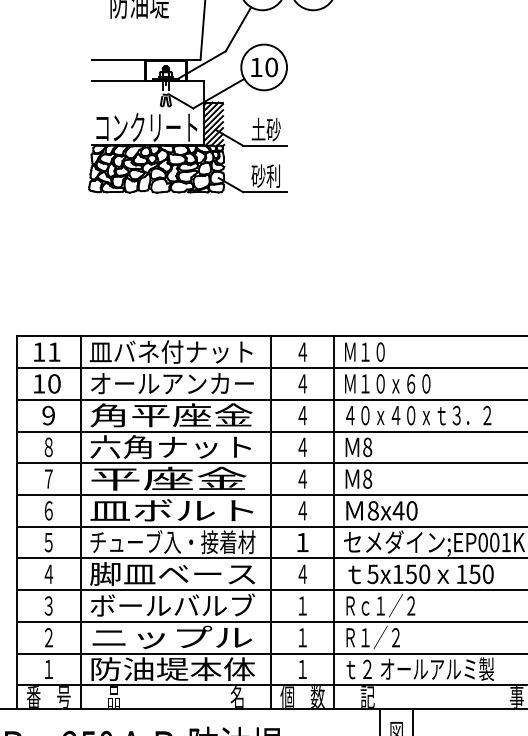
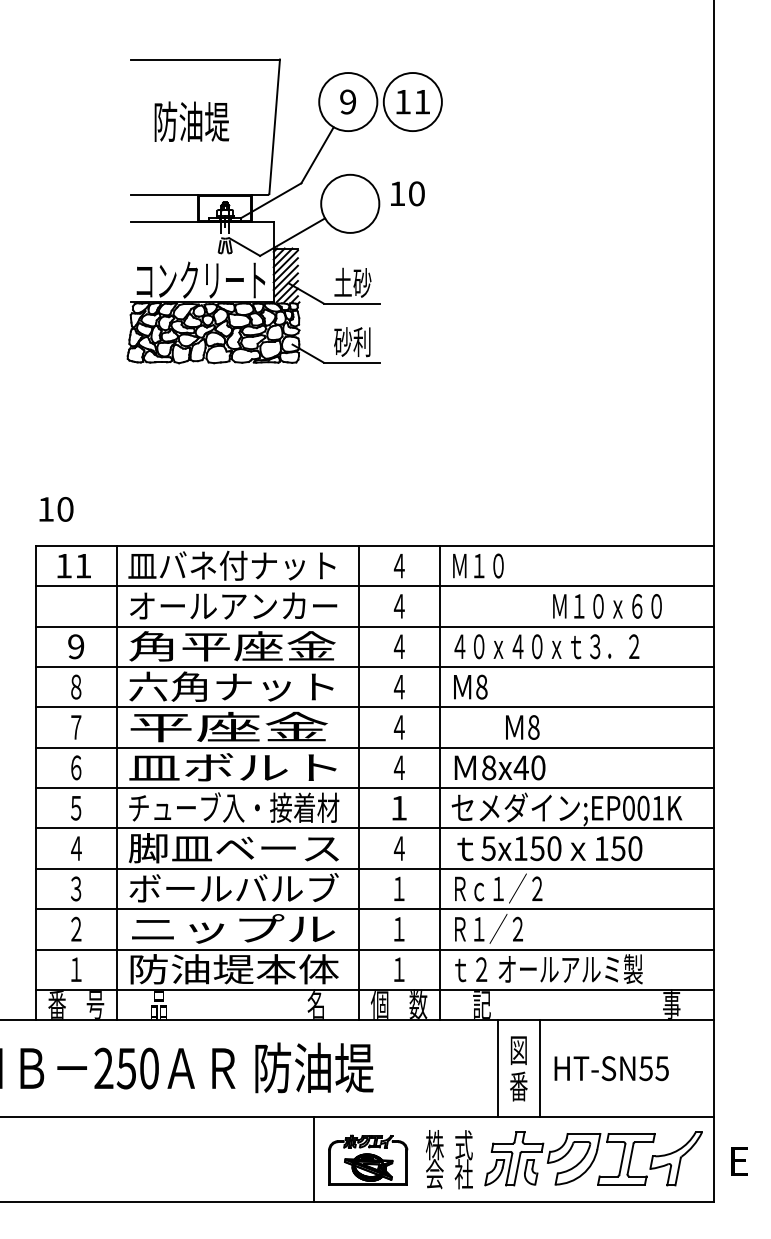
text: (264, 67) -> (407, 193), moved
text: (47, 383) -> (56, 509), moved
text: (387, 383) -> (607, 606), moved
text: (358, 479) -> (522, 727), moved

